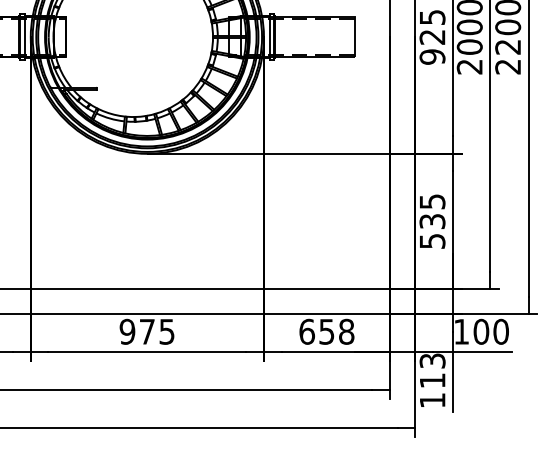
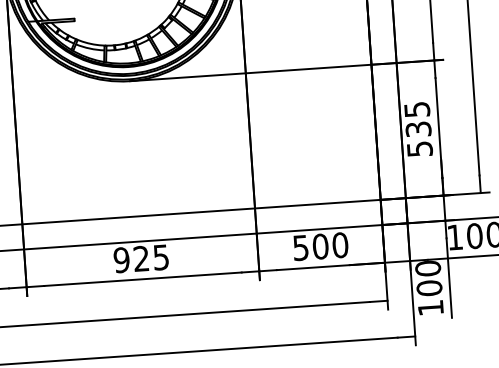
text: (146, 331) -> (140, 258), 975 -> 925
text: (326, 331) -> (320, 246), 658 -> 500
text: (432, 370) -> (428, 278), 113 -> 100

